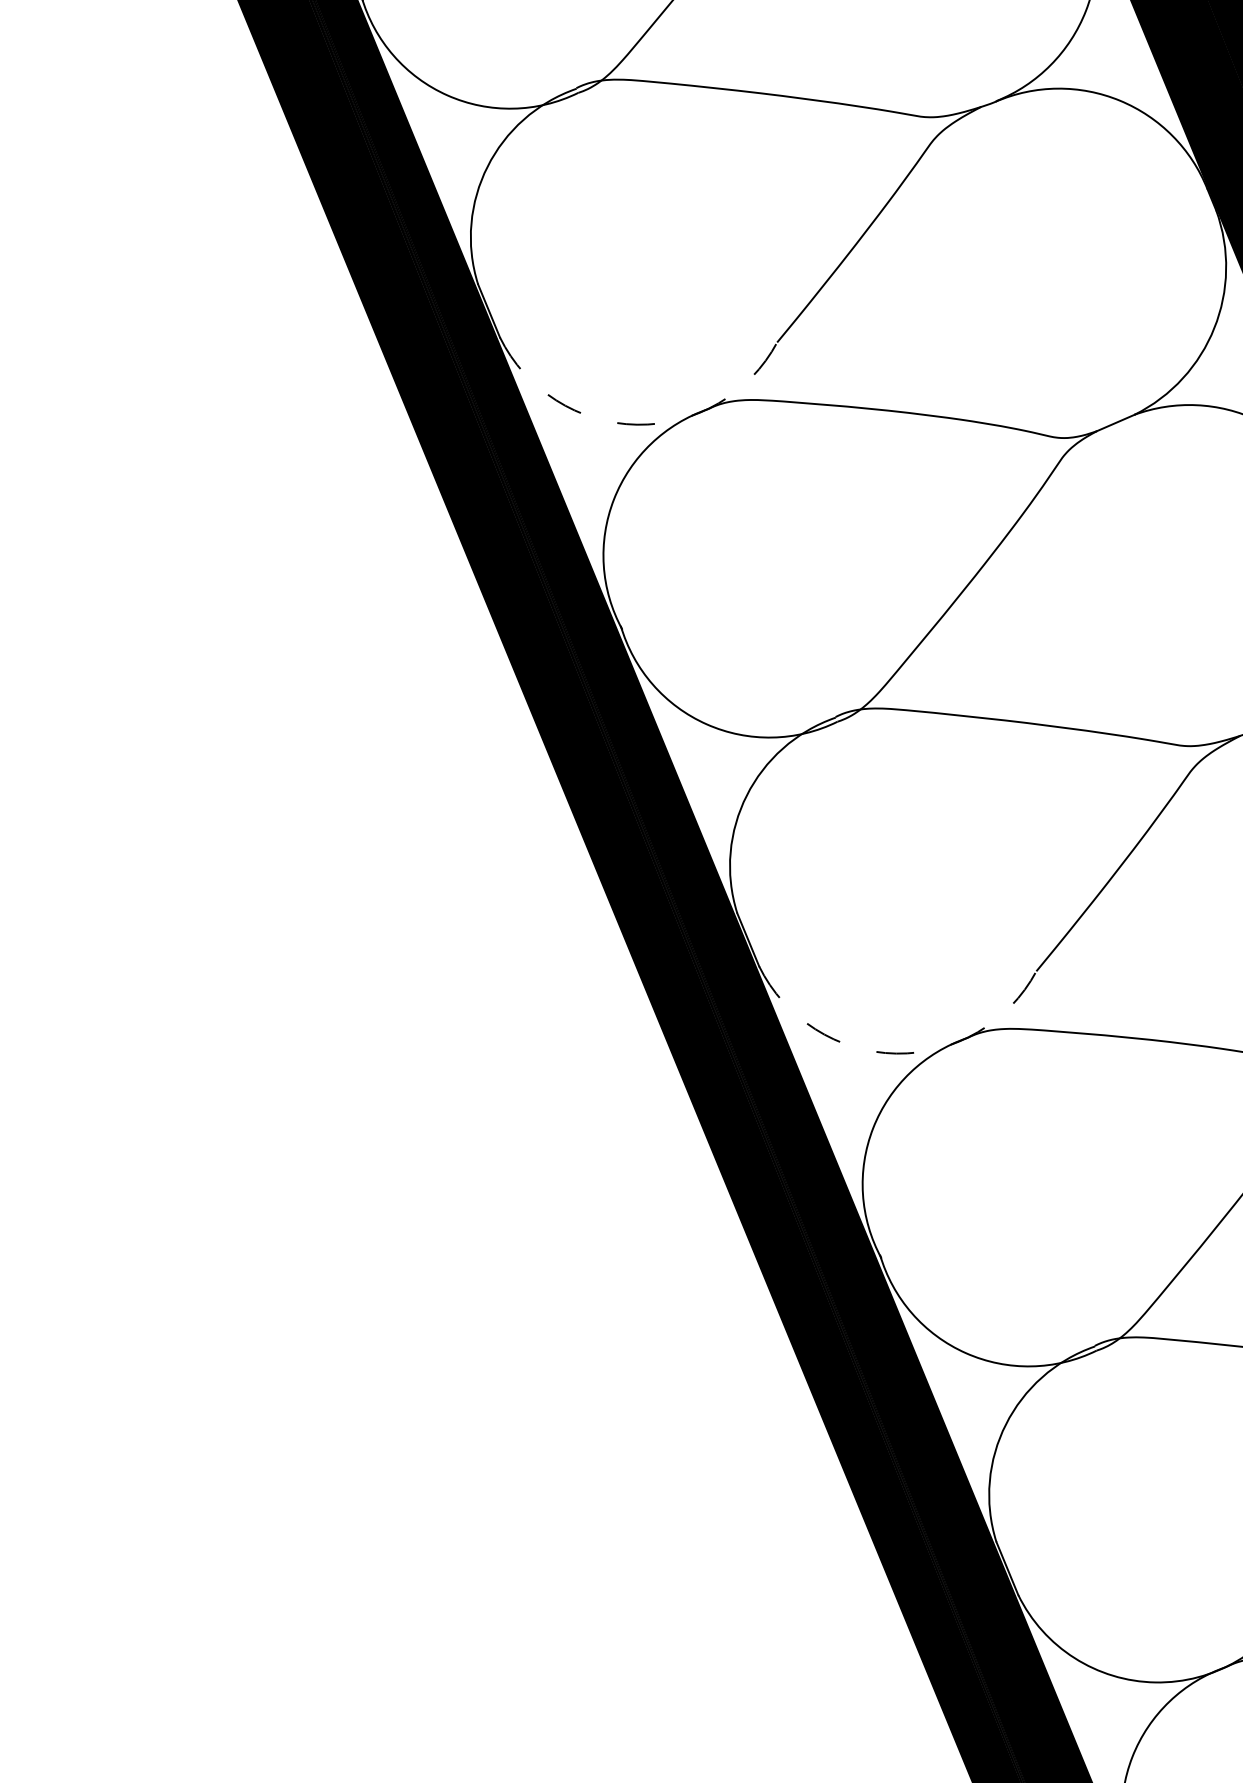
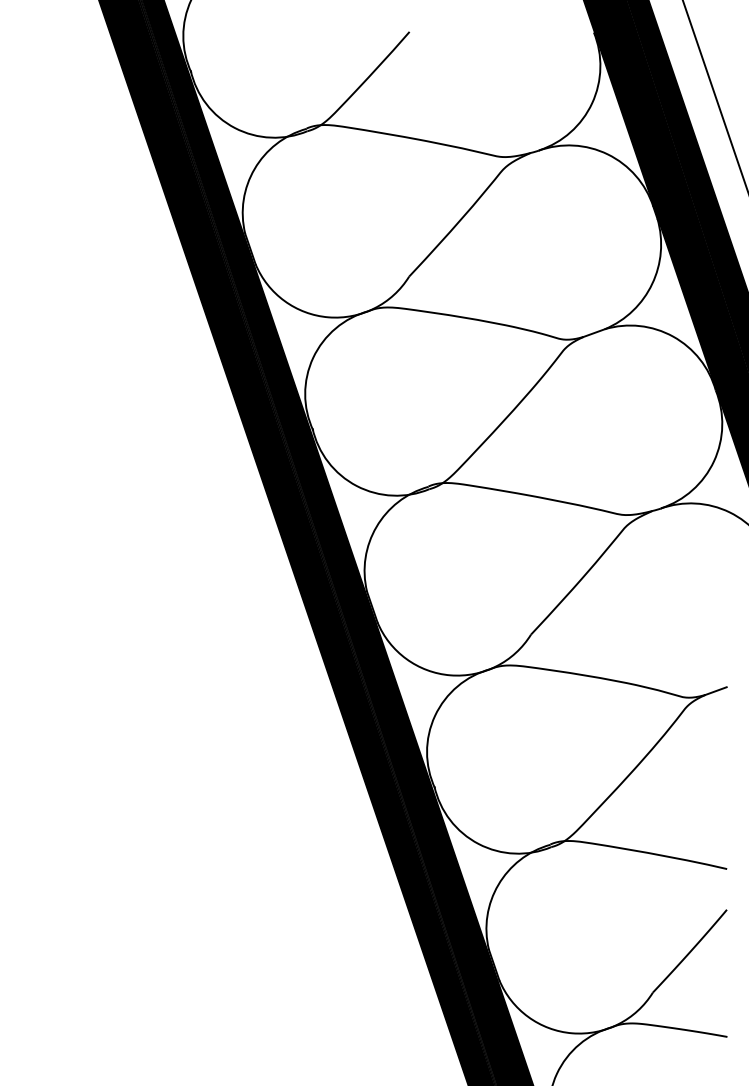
arc: (636, 425) -> (328, 317), dashed -> solid
arc: (896, 1053) -> (450, 675), dashed -> solid

